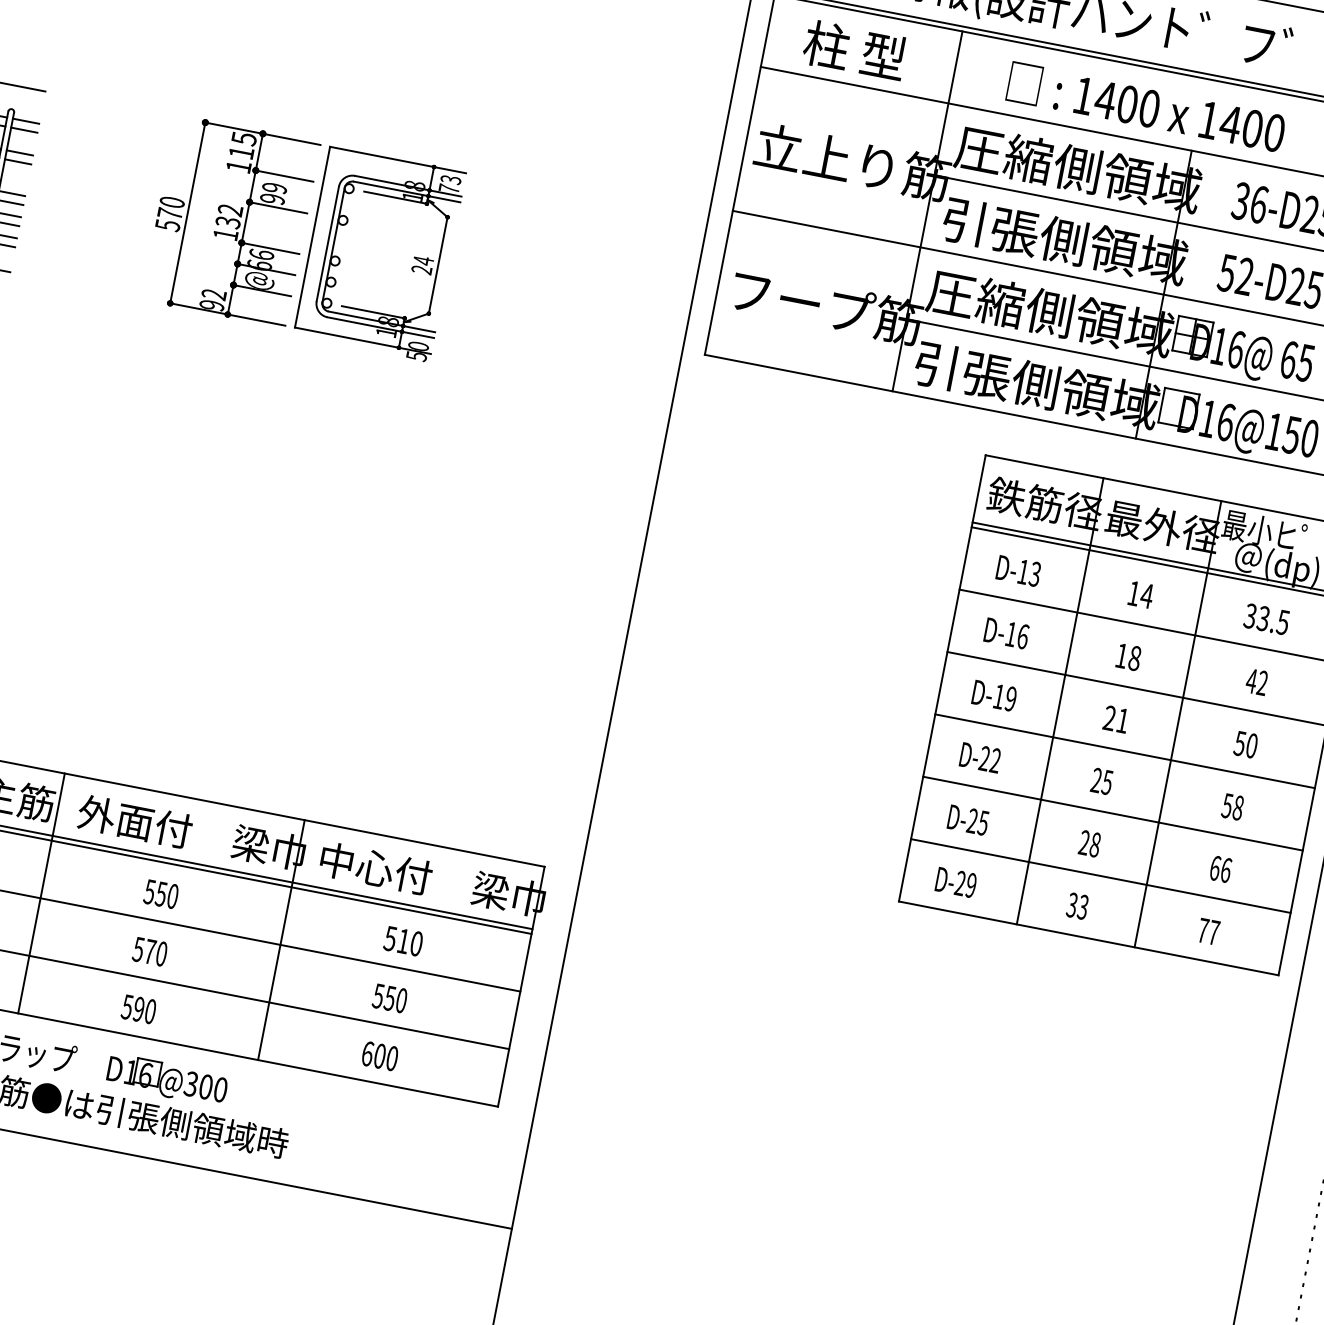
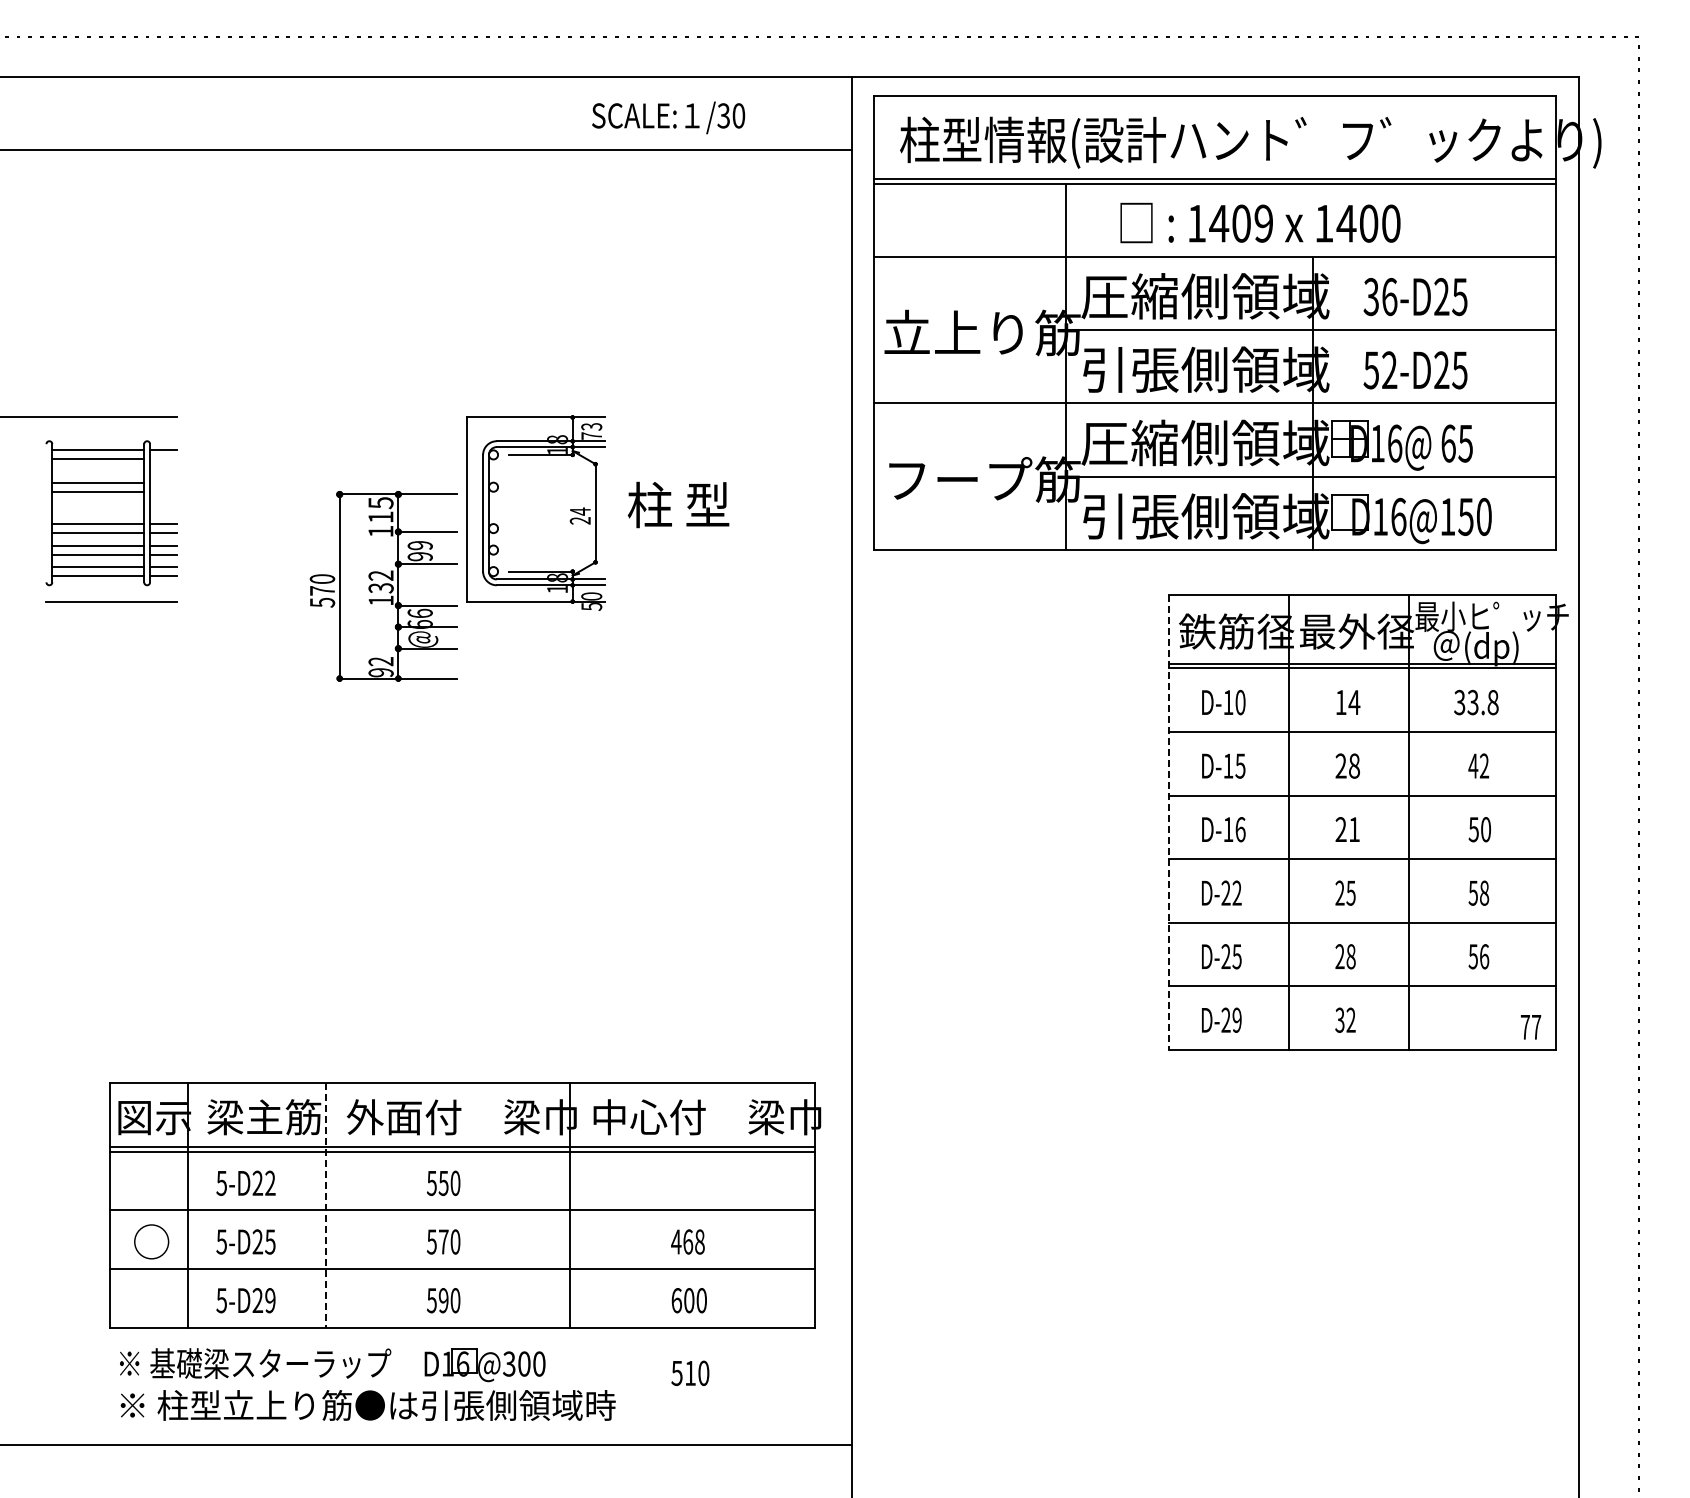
text: (854, 50) -> (678, 504), moved
text: (1149, 108) -> (1263, 223), 1400 -> 1409
line: (24, 130) -> (163, 459), removed
line: (19, 152) -> (163, 482), removed
line: (18, 161) -> (163, 491), removed
part: (230, 221) -> (383, 586), moved
text: (1035, 574) -> (1240, 702), D-13 -> D-10
text: (1282, 622) -> (1492, 702), 33.5 -> 33.8
text: (1023, 636) -> (1240, 765), D-16 -> D-15
text: (1121, 655) -> (1340, 765), 18 -> 28
line: (942, 678) -> (1169, 822), solid -> dashed
text: (1010, 698) -> (1240, 829), D-19 -> D-16
text: (1215, 868) -> (1473, 956), 66 -> 56
line: (41, 893) -> (325, 1205), solid -> dashed
text: (1082, 907) -> (1350, 1020), 33 -> 32
text: (1209, 932) -> (1531, 1027), moved
text: (403, 940) -> (690, 1372), moved
text: (389, 997) -> (687, 1241), 550 -> 468

